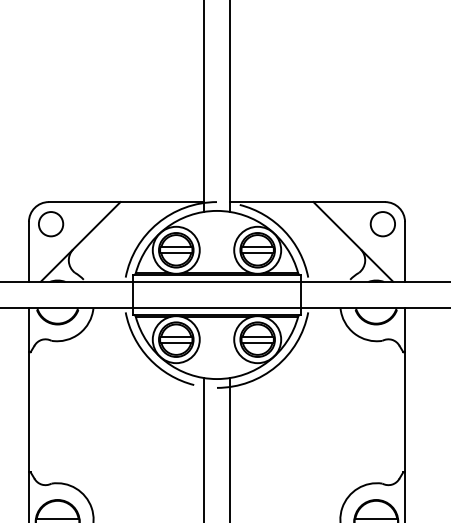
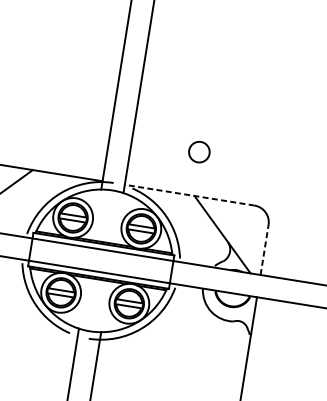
line: (307, 202) -> (189, 195), solid -> dashed
circle: (382, 224) -> (198, 152), moved
line: (405, 251) -> (265, 249), solid -> dashed

